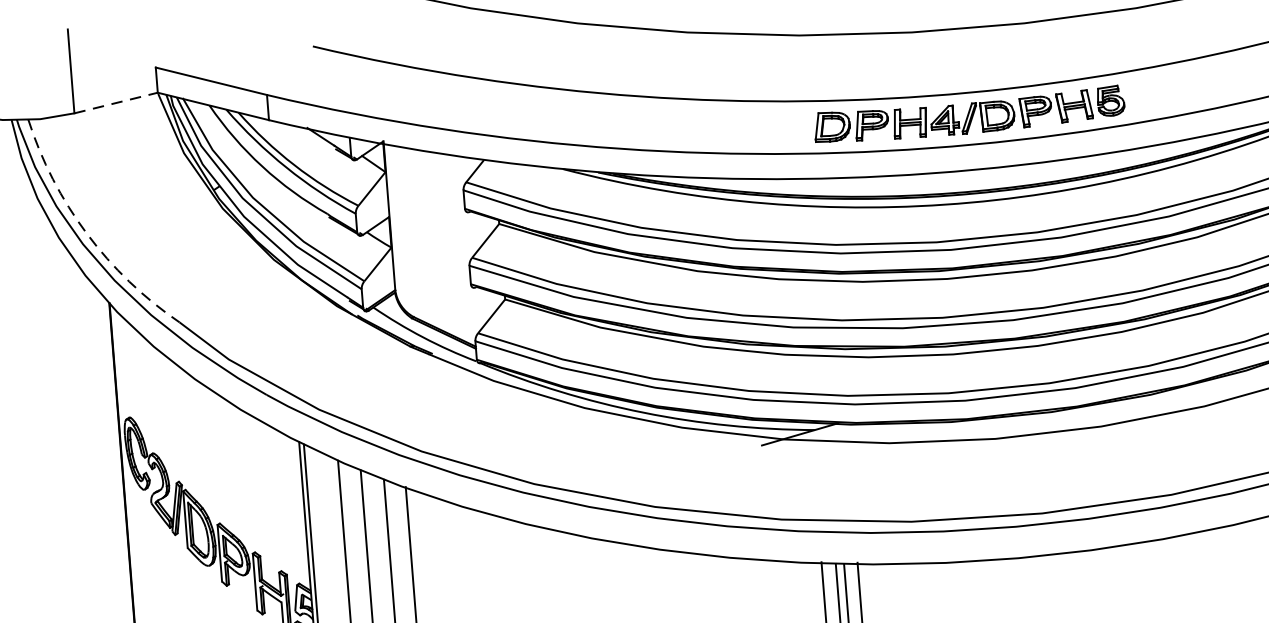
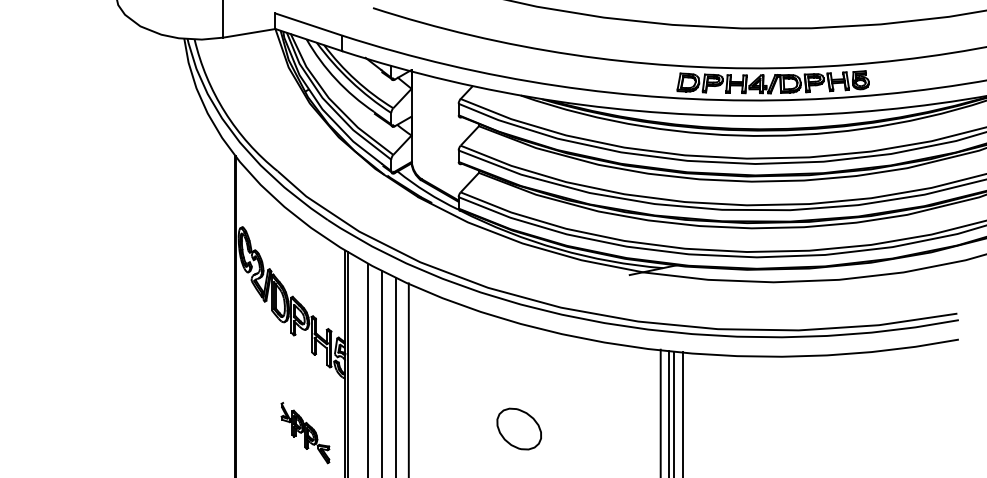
line: (116, 103) -> (249, 33), dashed -> solid
arc: (87, 234) -> (225, 112), dashed -> solid

